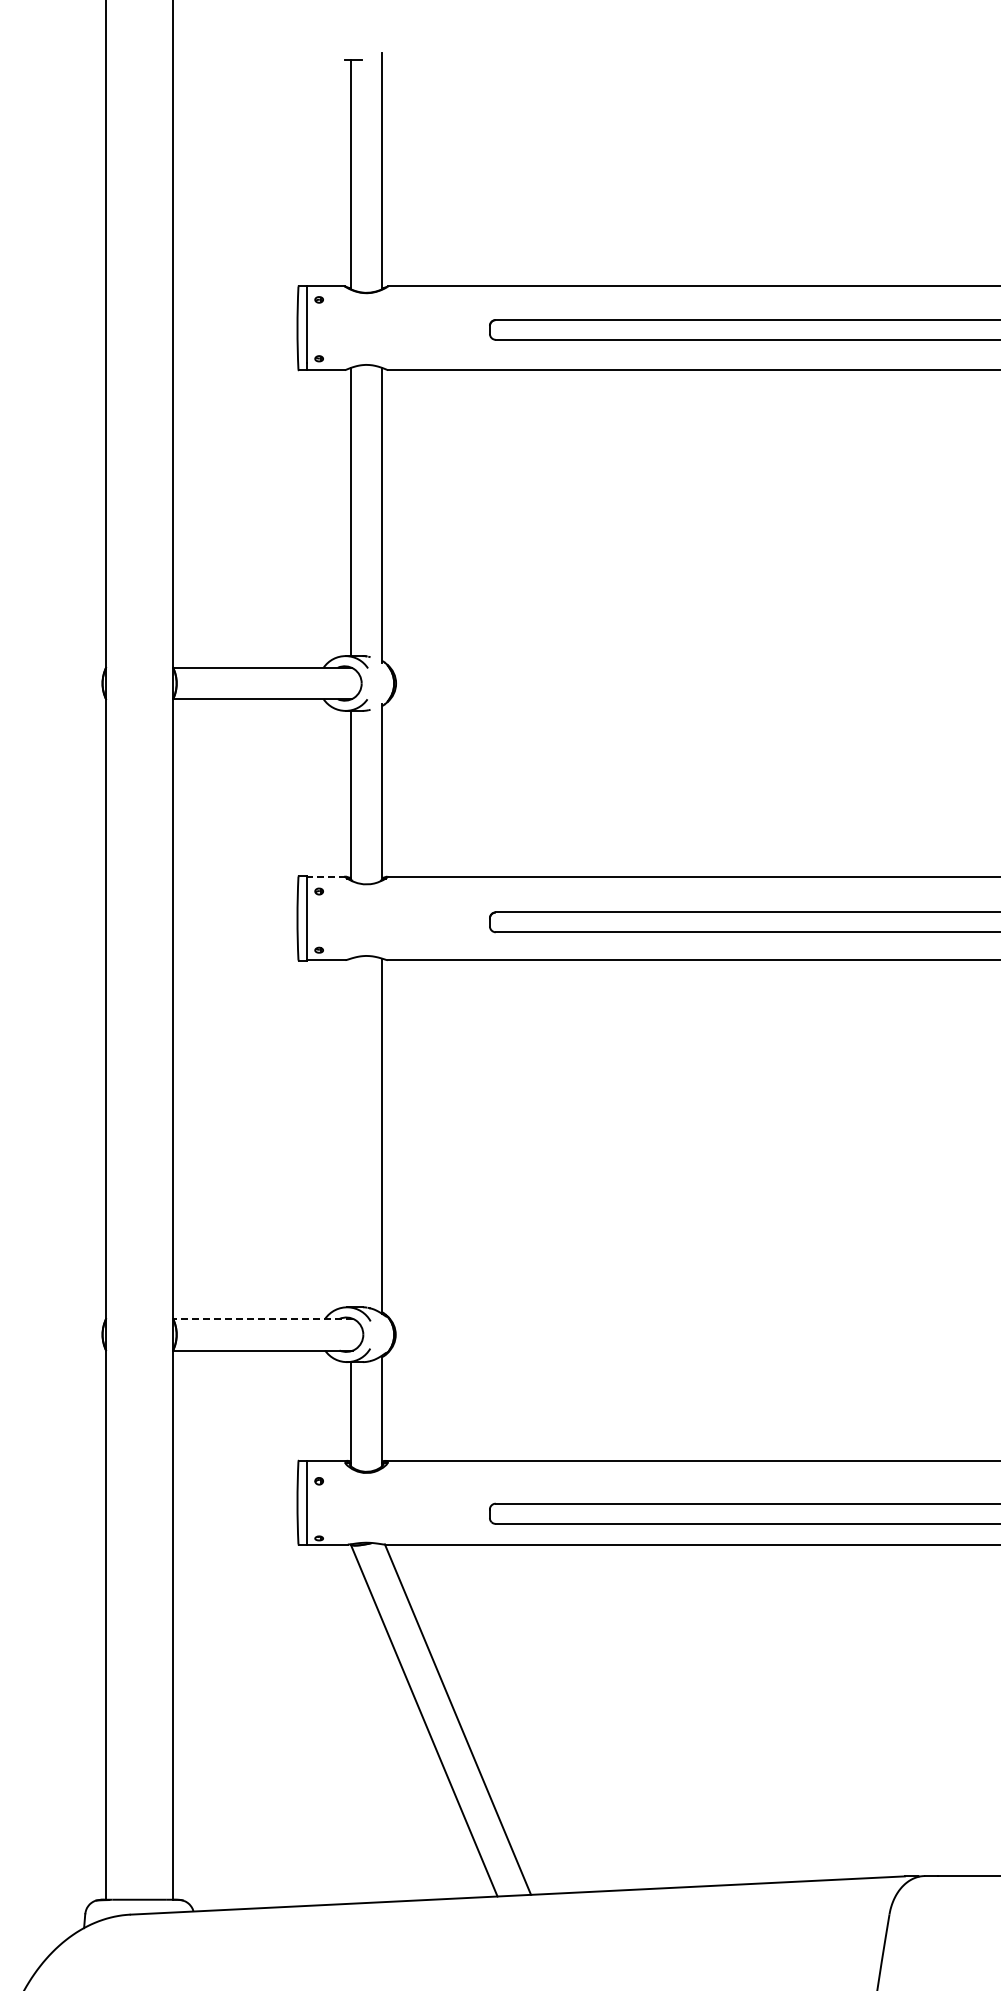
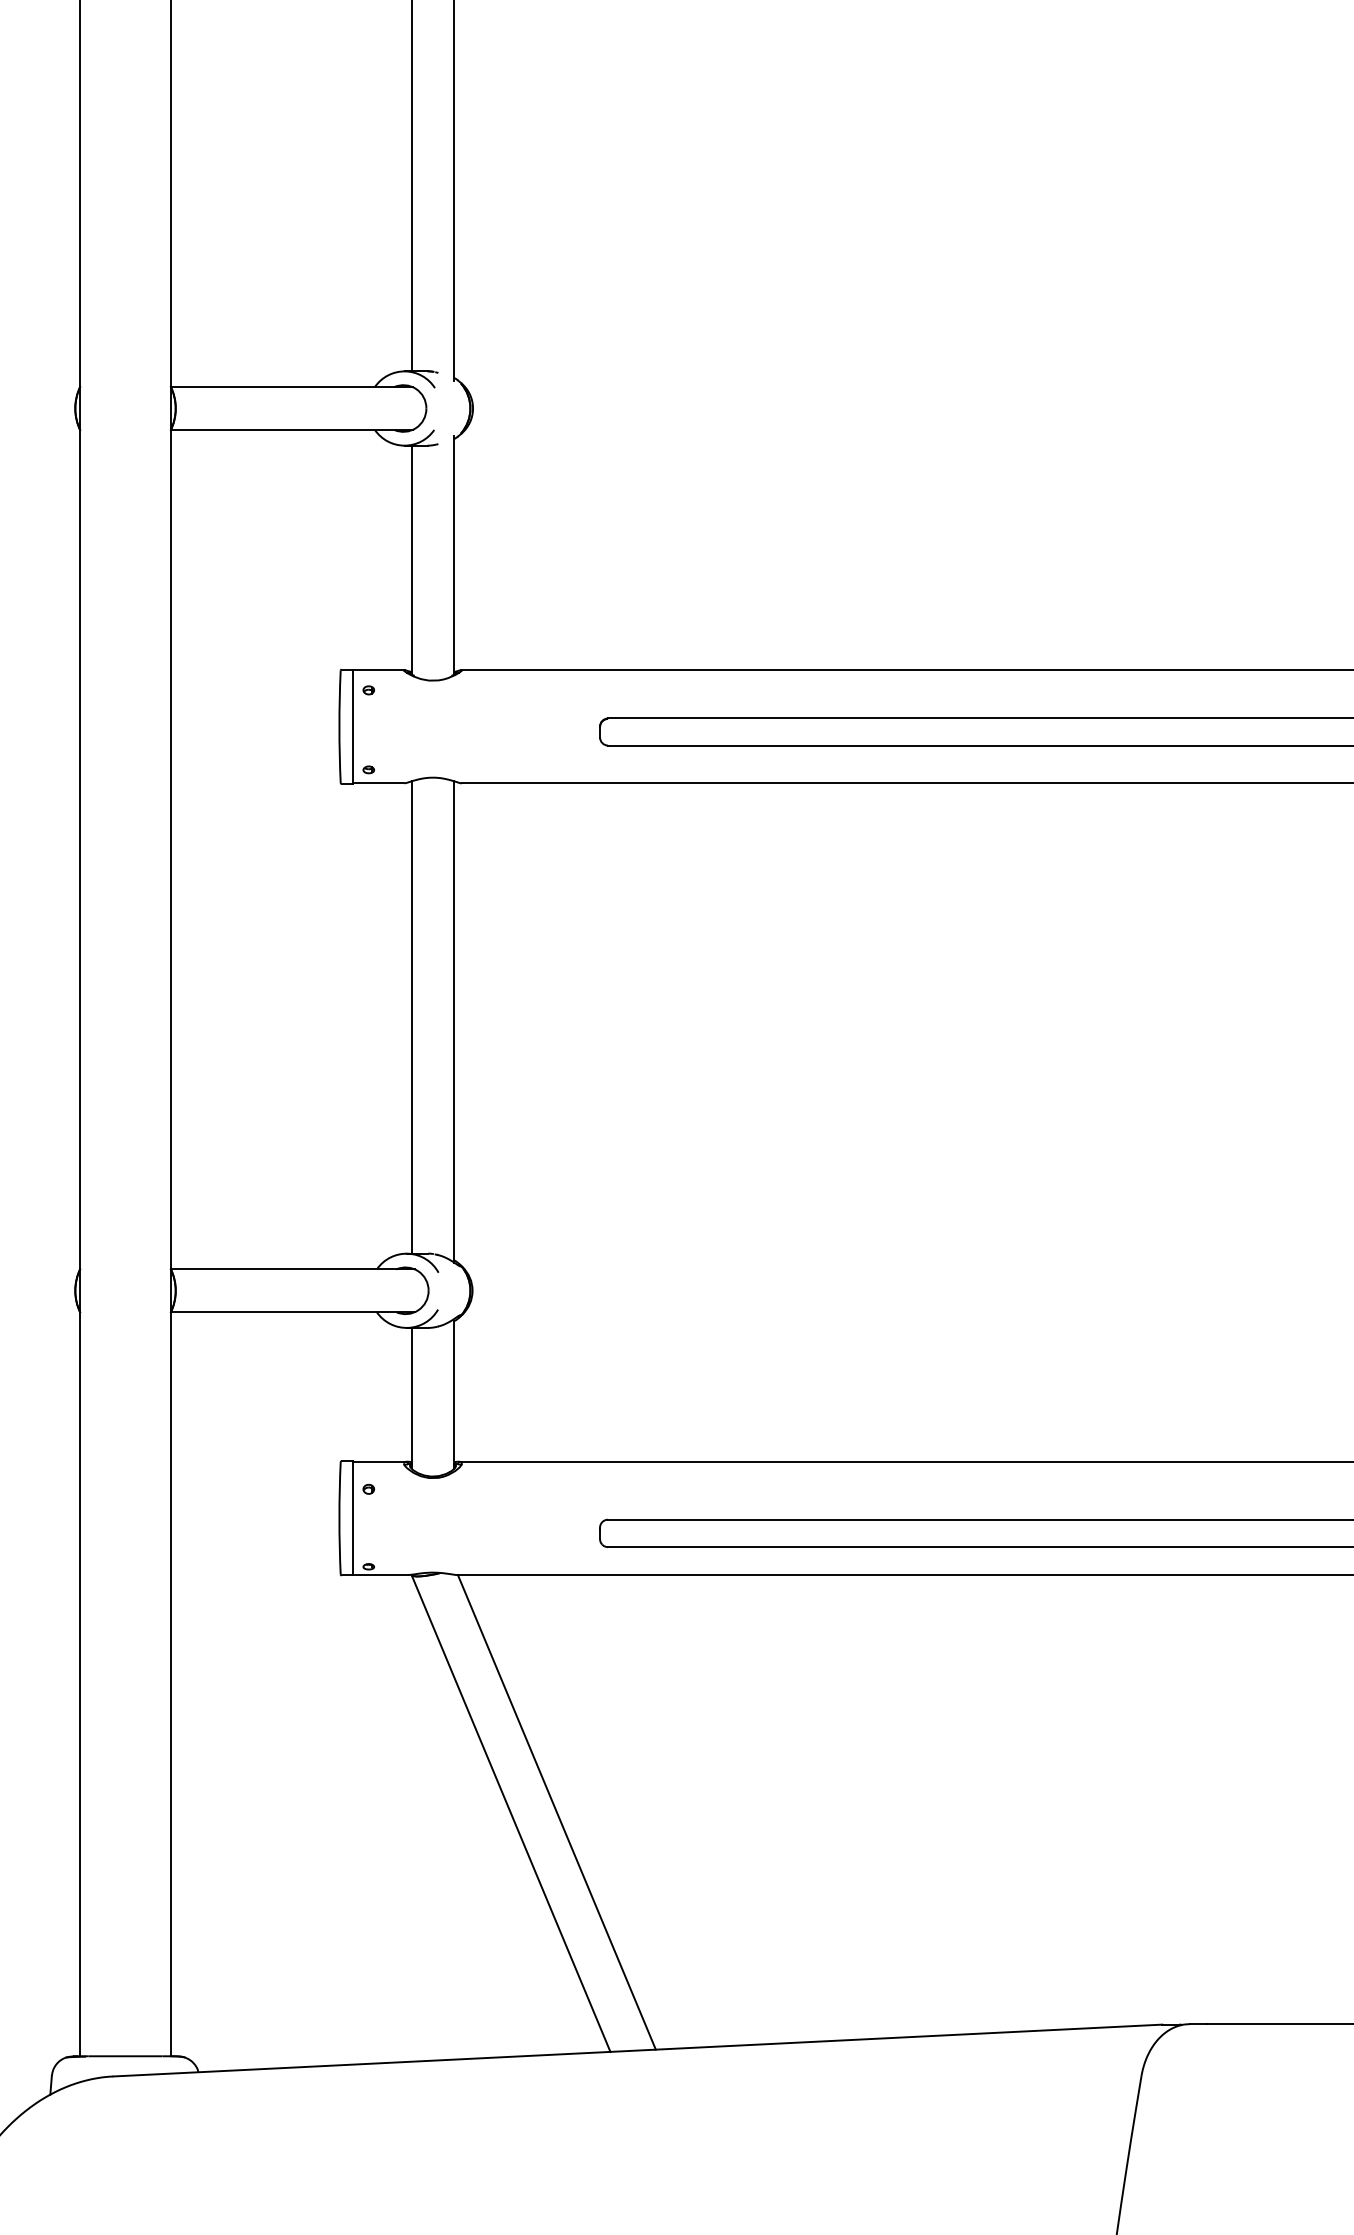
line: (325, 876) -> (377, 669), dashed -> solid
line: (350, 1132) -> (411, 1016), added
line: (262, 1318) -> (292, 1268), dashed -> solid

